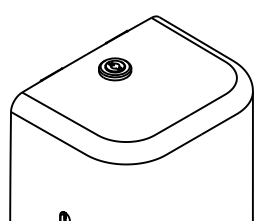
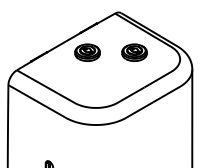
part: (176, 69) -> (134, 52), added

